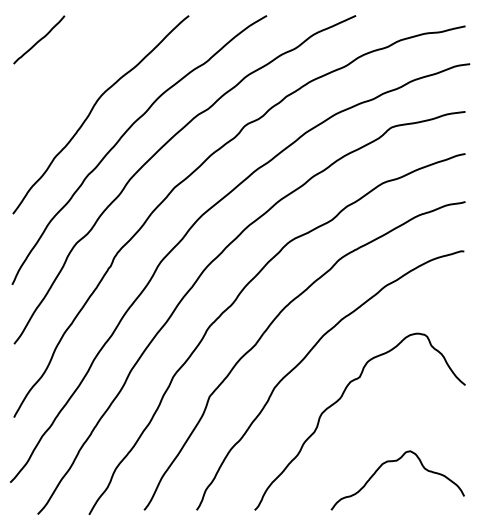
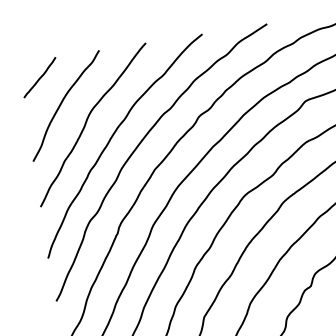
curve: (64, 78) -> (62, 102), added

